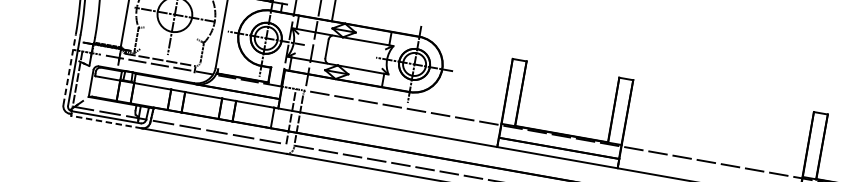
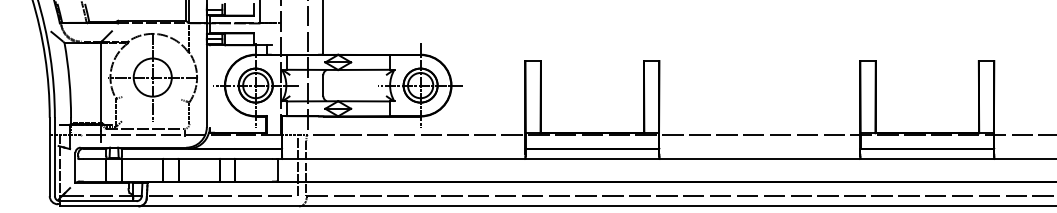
line: (69, 69) -> (49, 156), dashed -> solid
line: (105, 122) -> (98, 206), dashed -> solid

